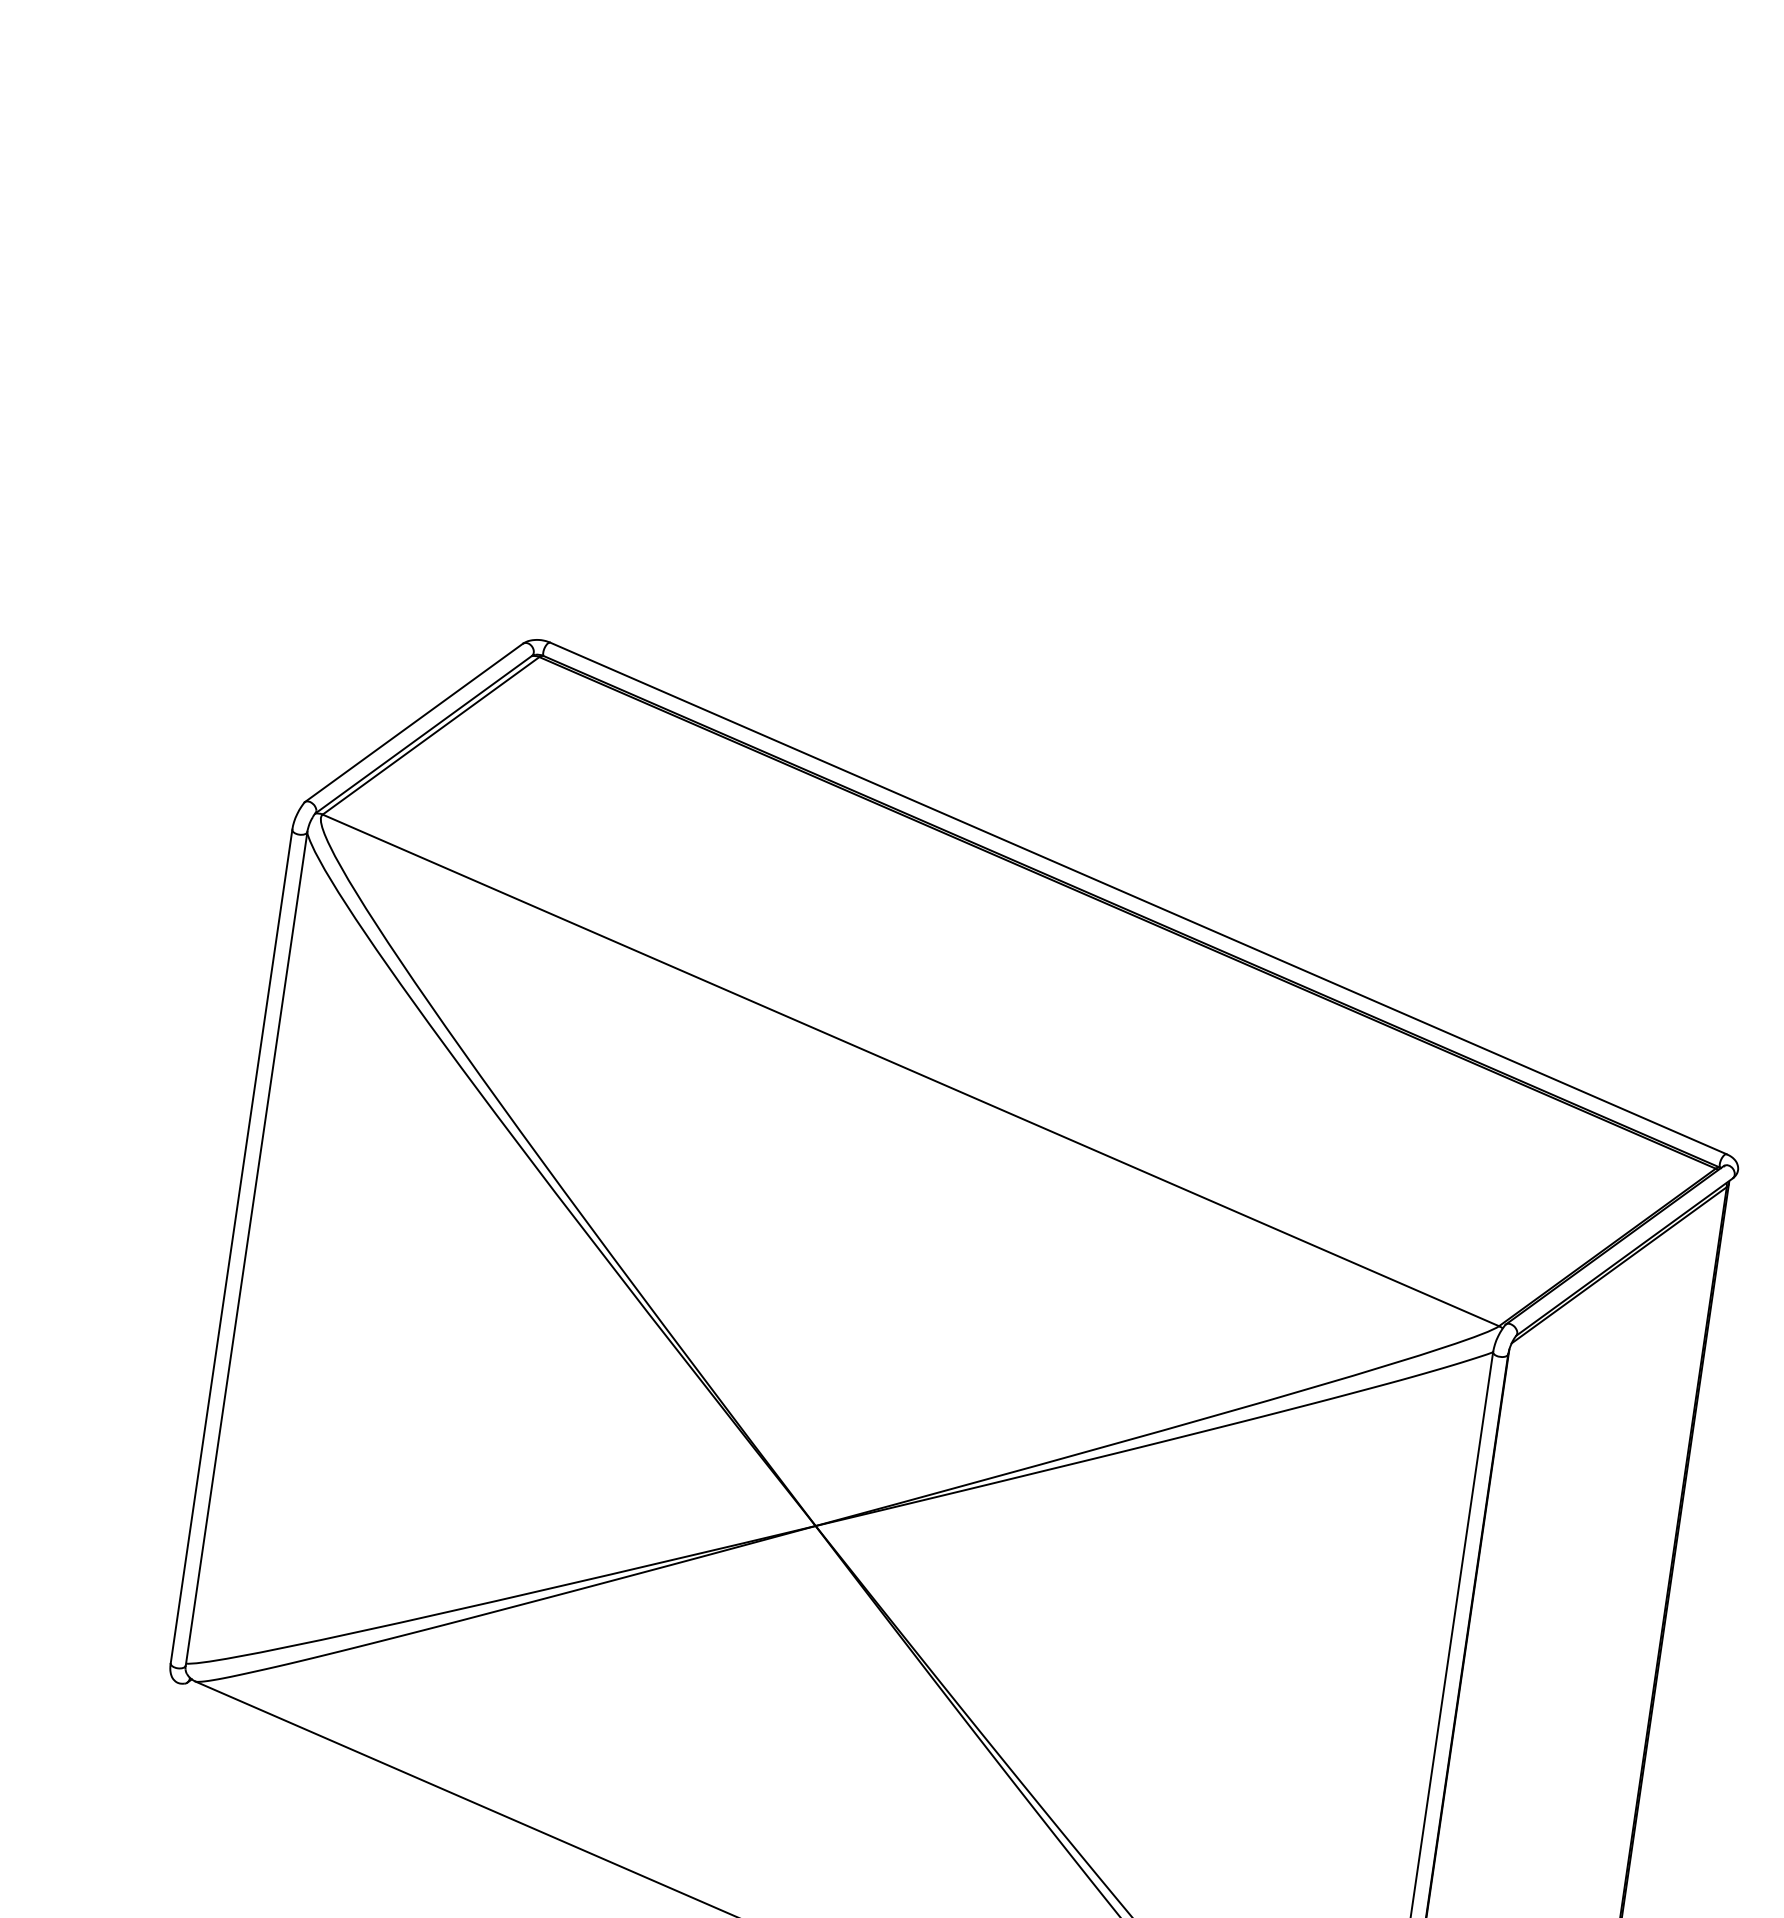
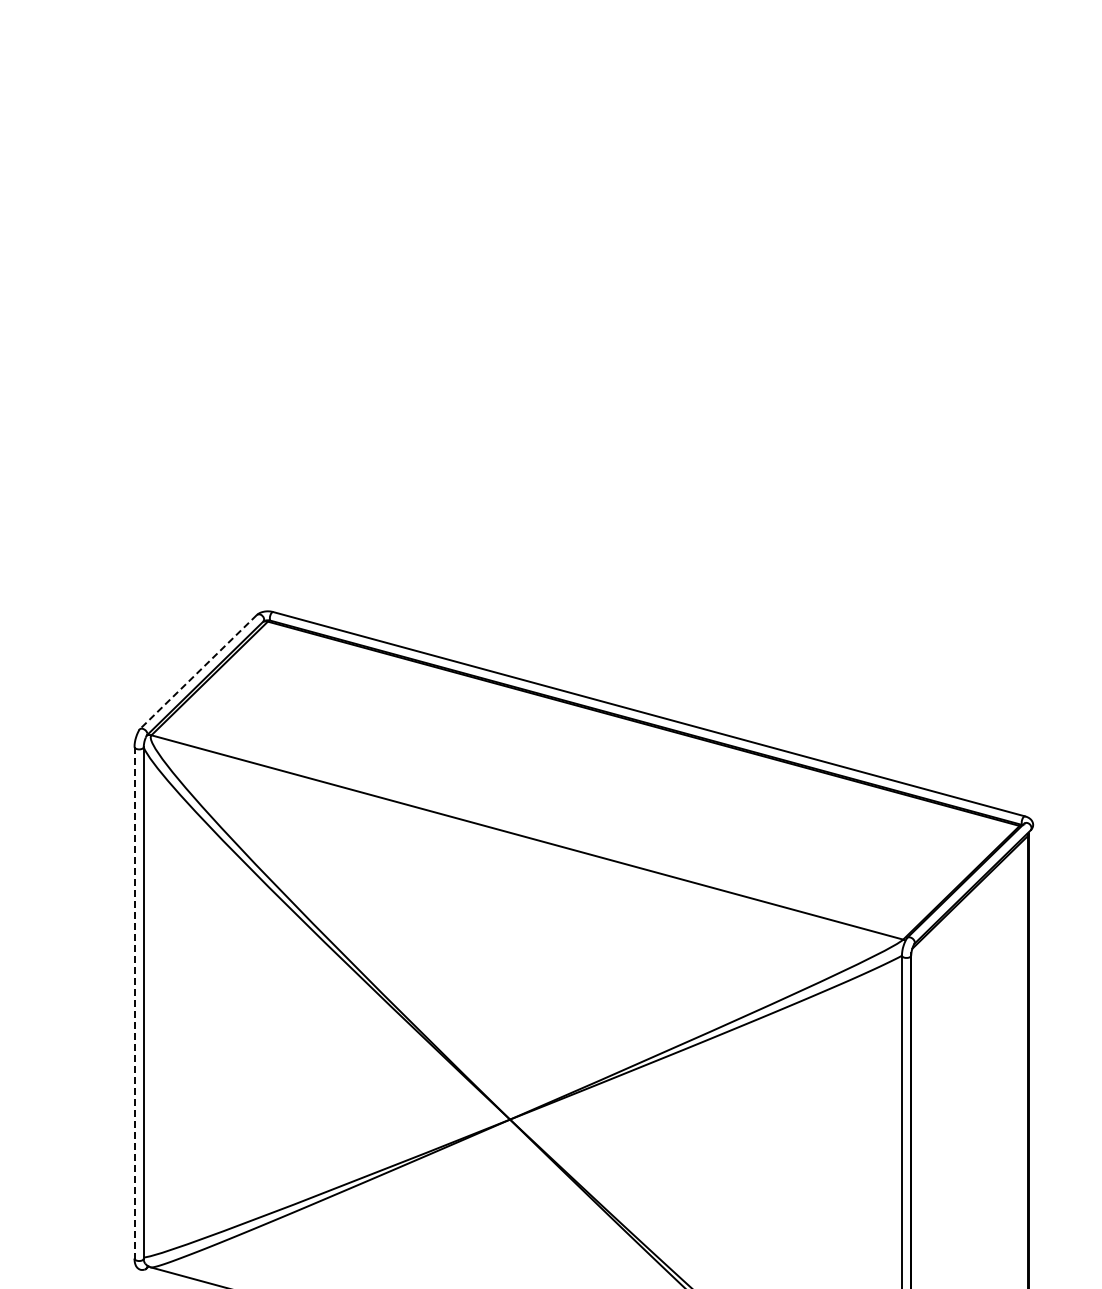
line: (414, 723) -> (198, 672), solid -> dashed
line: (231, 1245) -> (134, 1002), solid -> dashed

